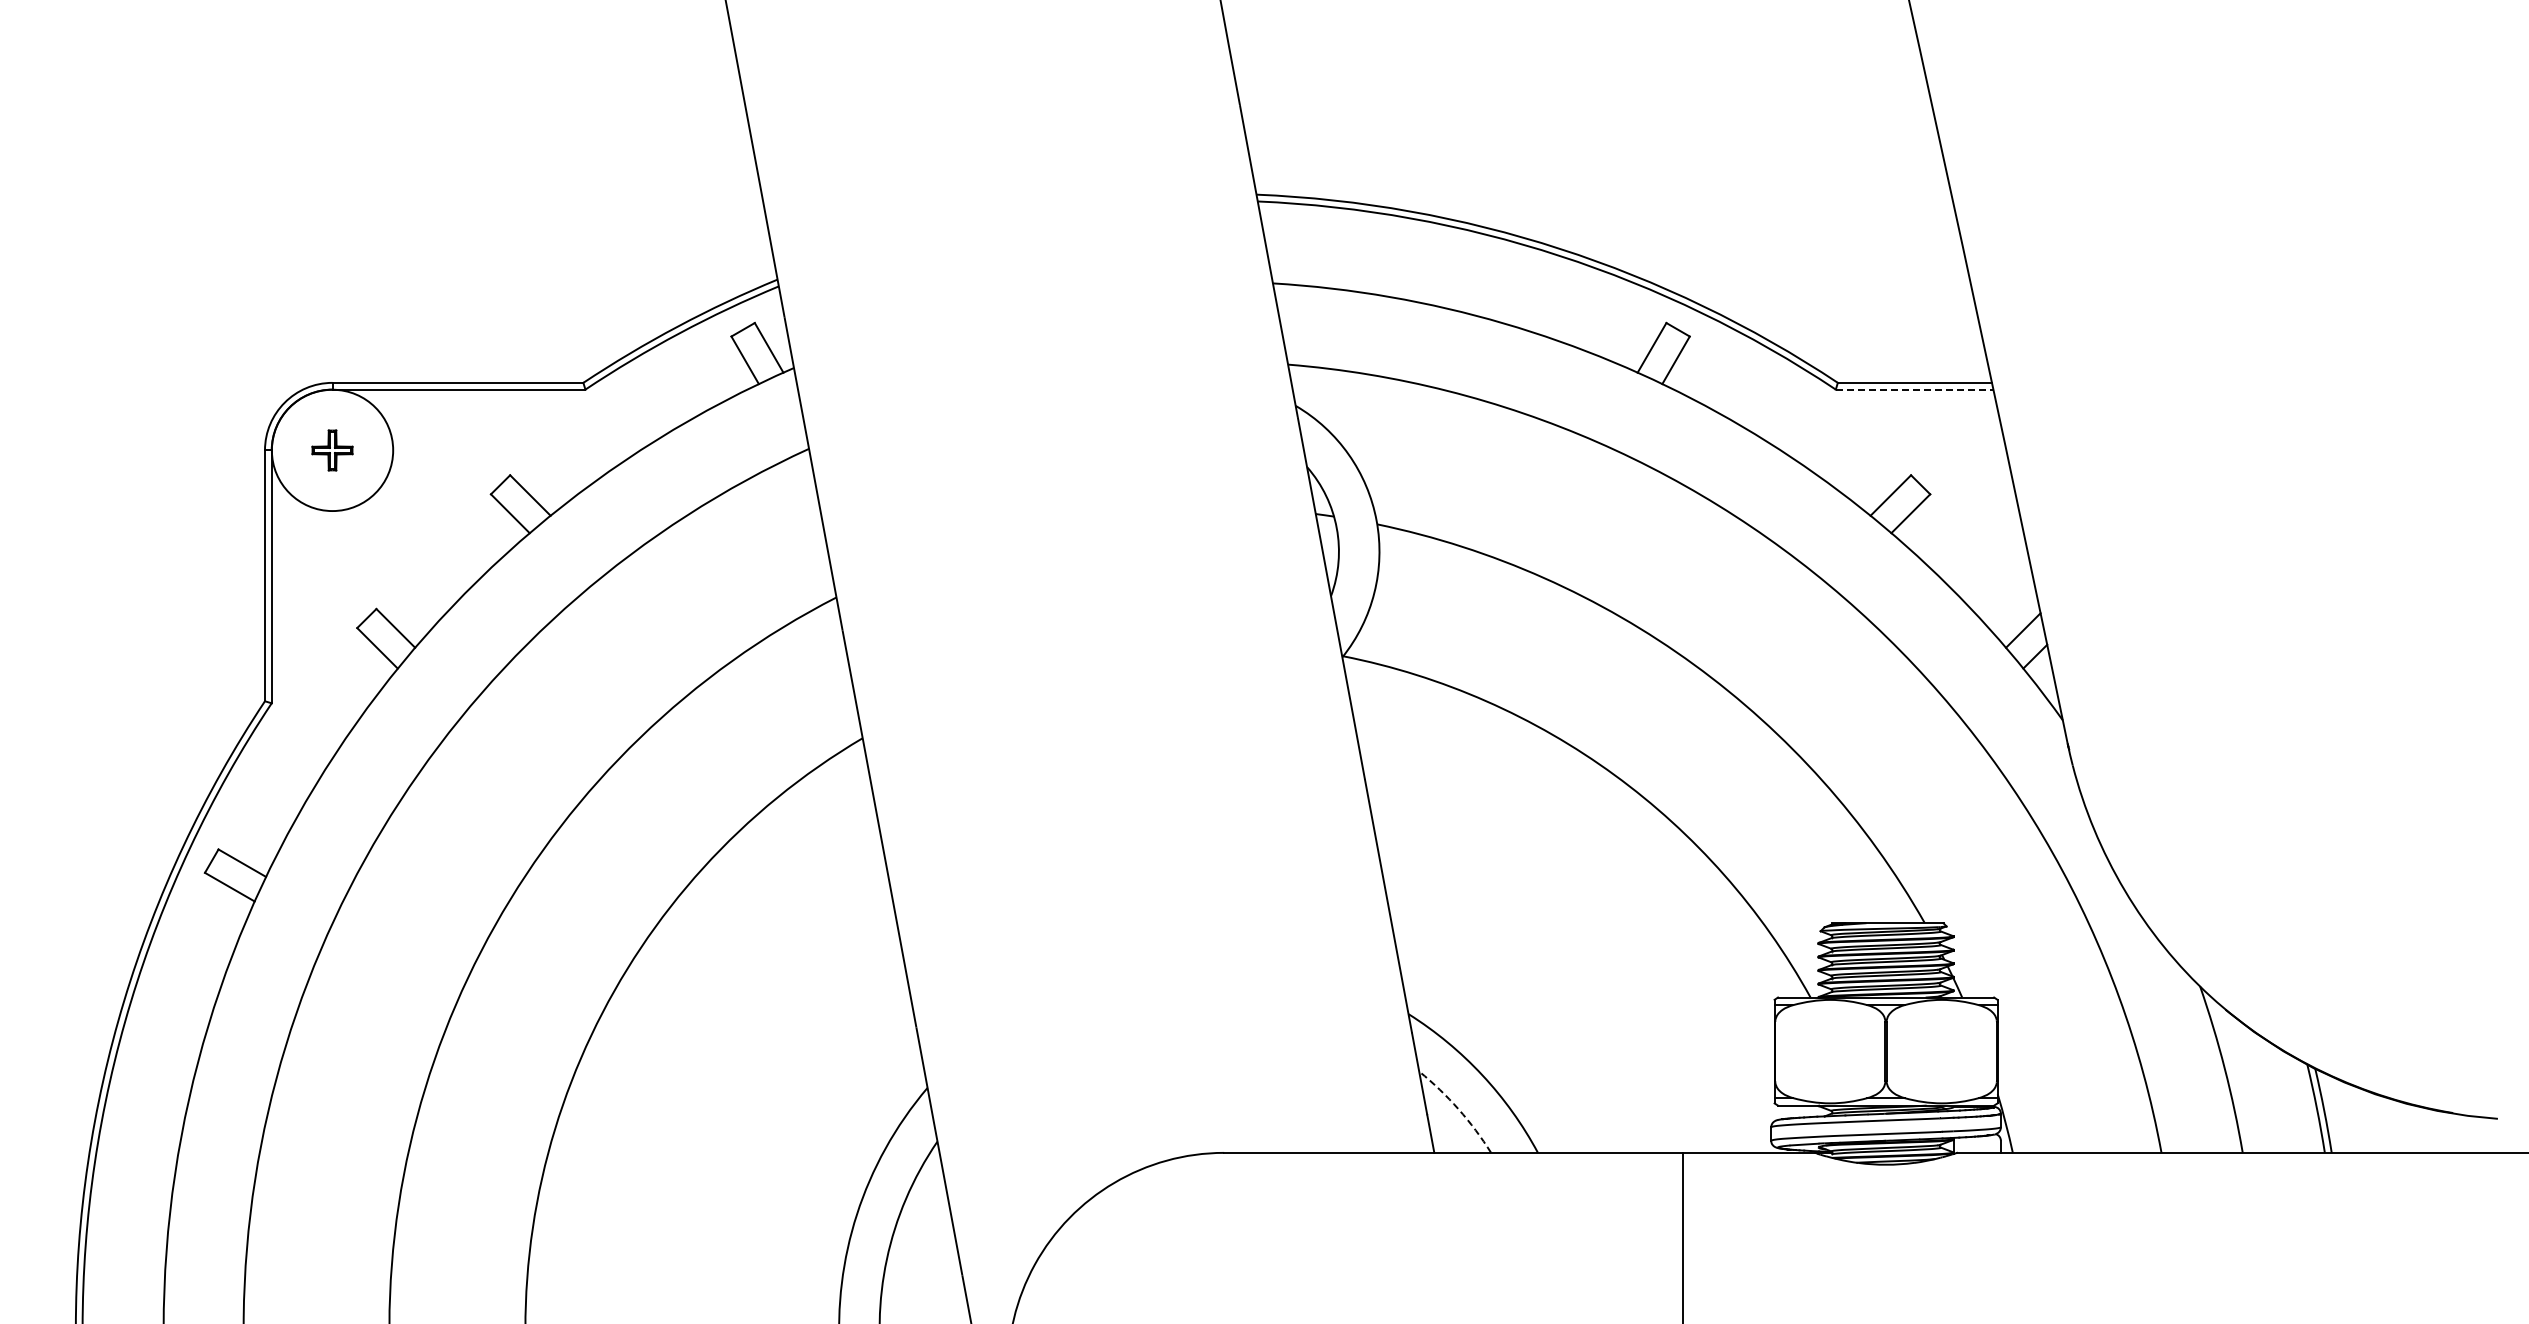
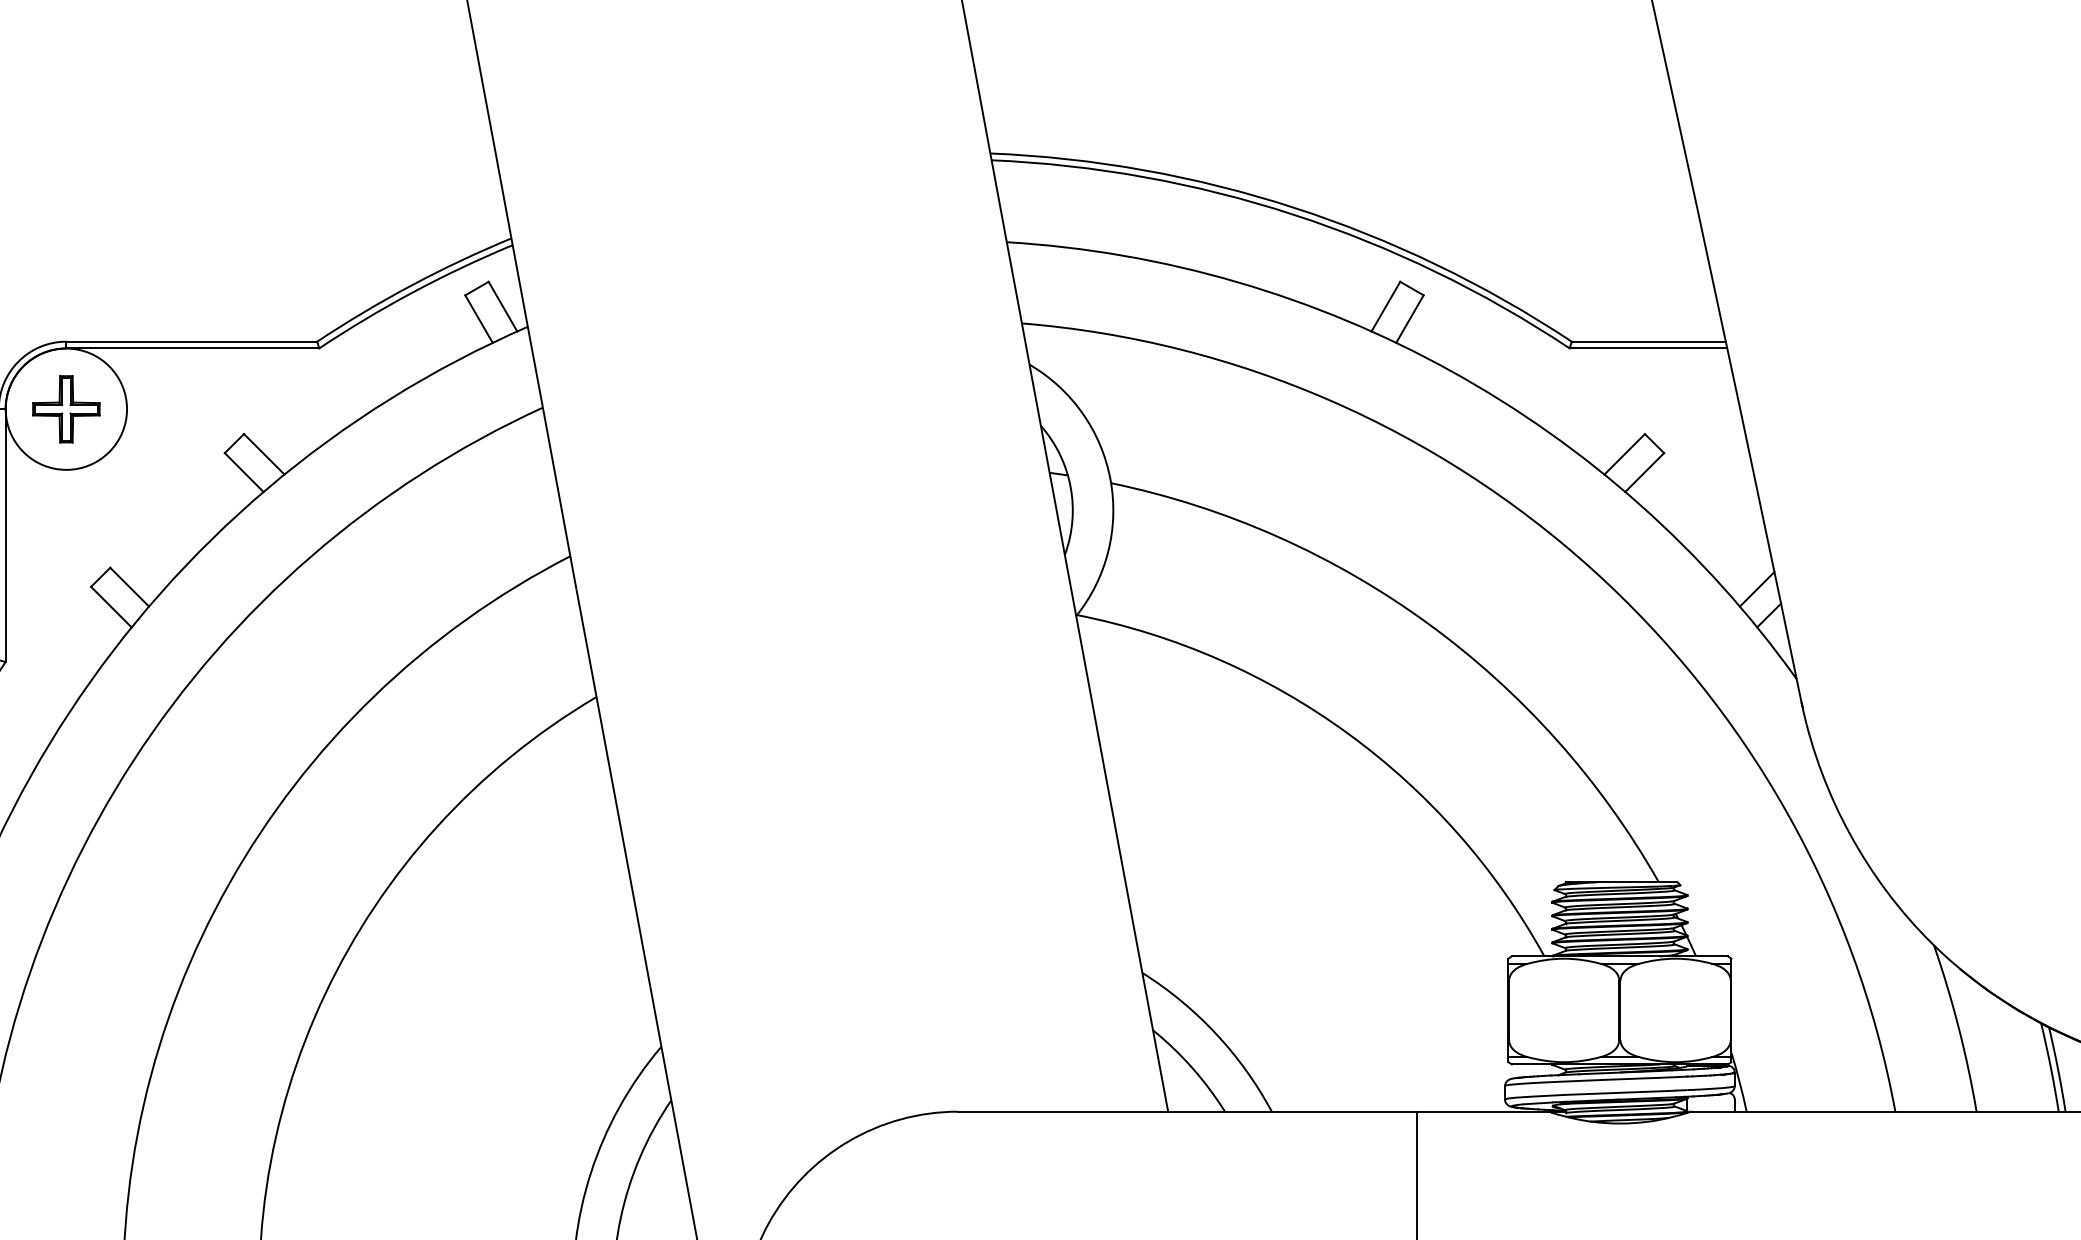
line: (1914, 389) -> (1648, 348), dashed -> solid
part: (332, 450) -> (66, 409), size x1.67
arc: (1458, 1109) -> (1192, 1068), dashed -> solid

